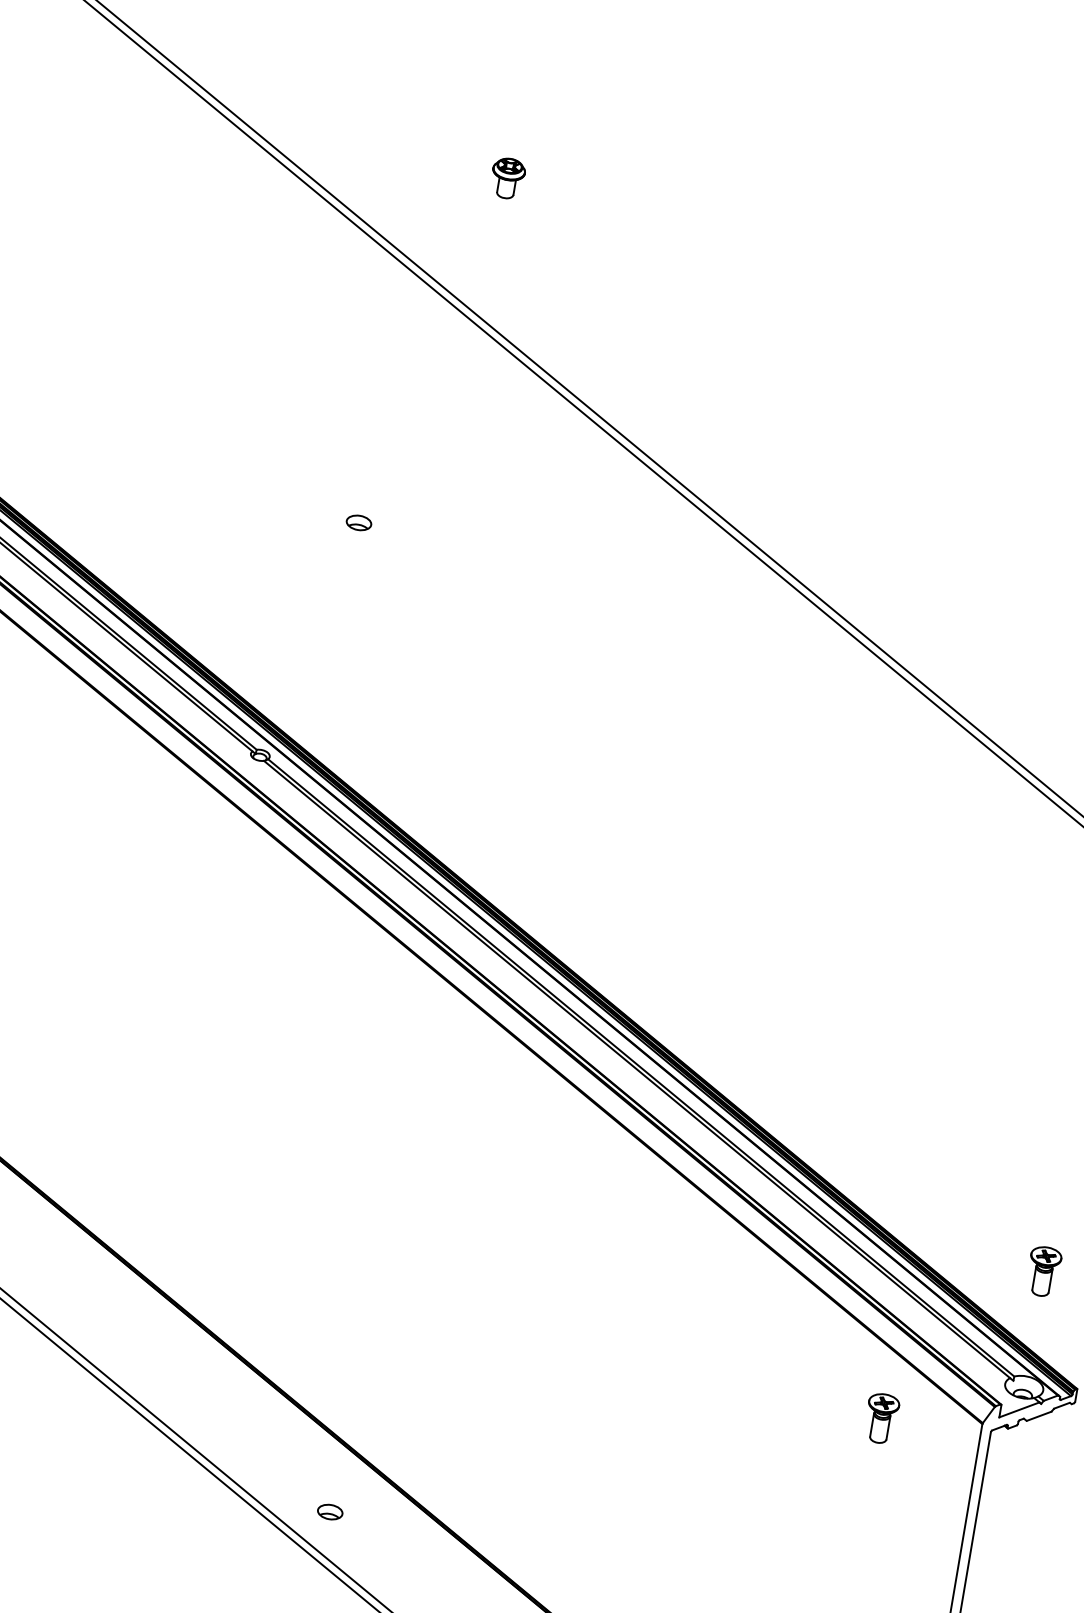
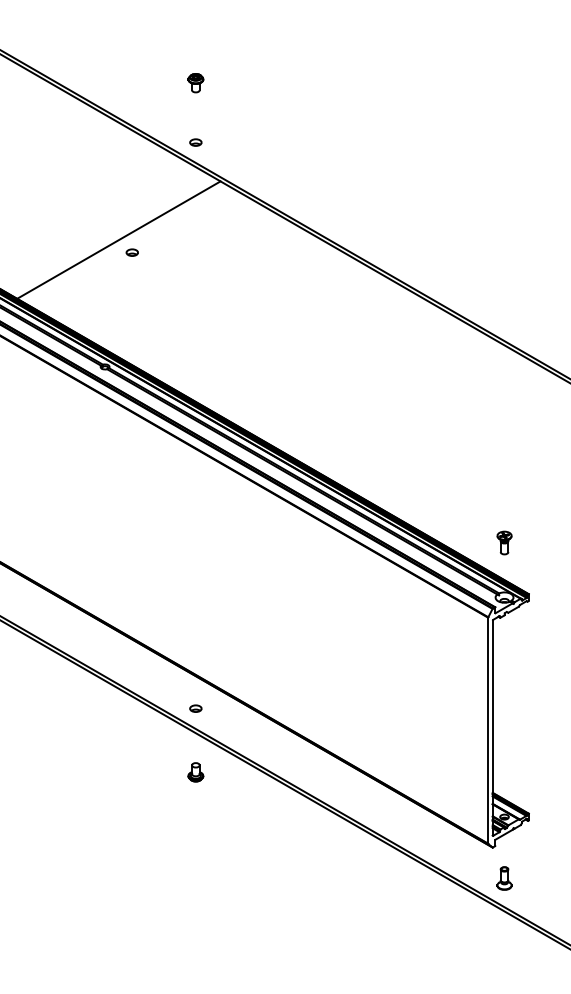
part: (506, 179) -> (195, 83), moved
part: (532, 312) -> (195, 142), added
line: (334, 490) -> (118, 239), added
part: (881, 1417) -> (441, 622), removed

